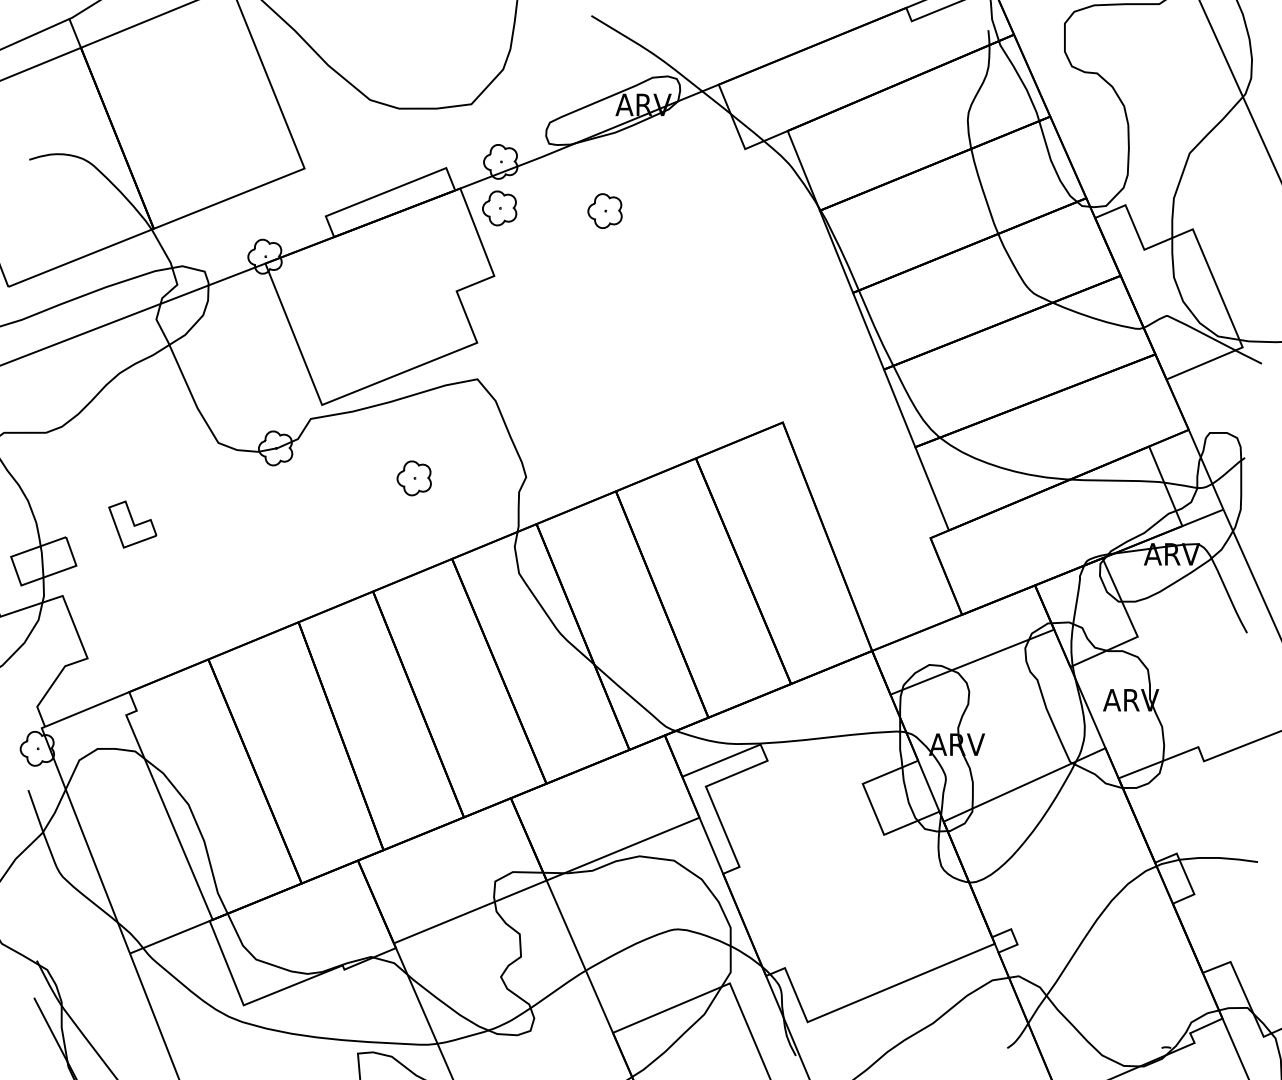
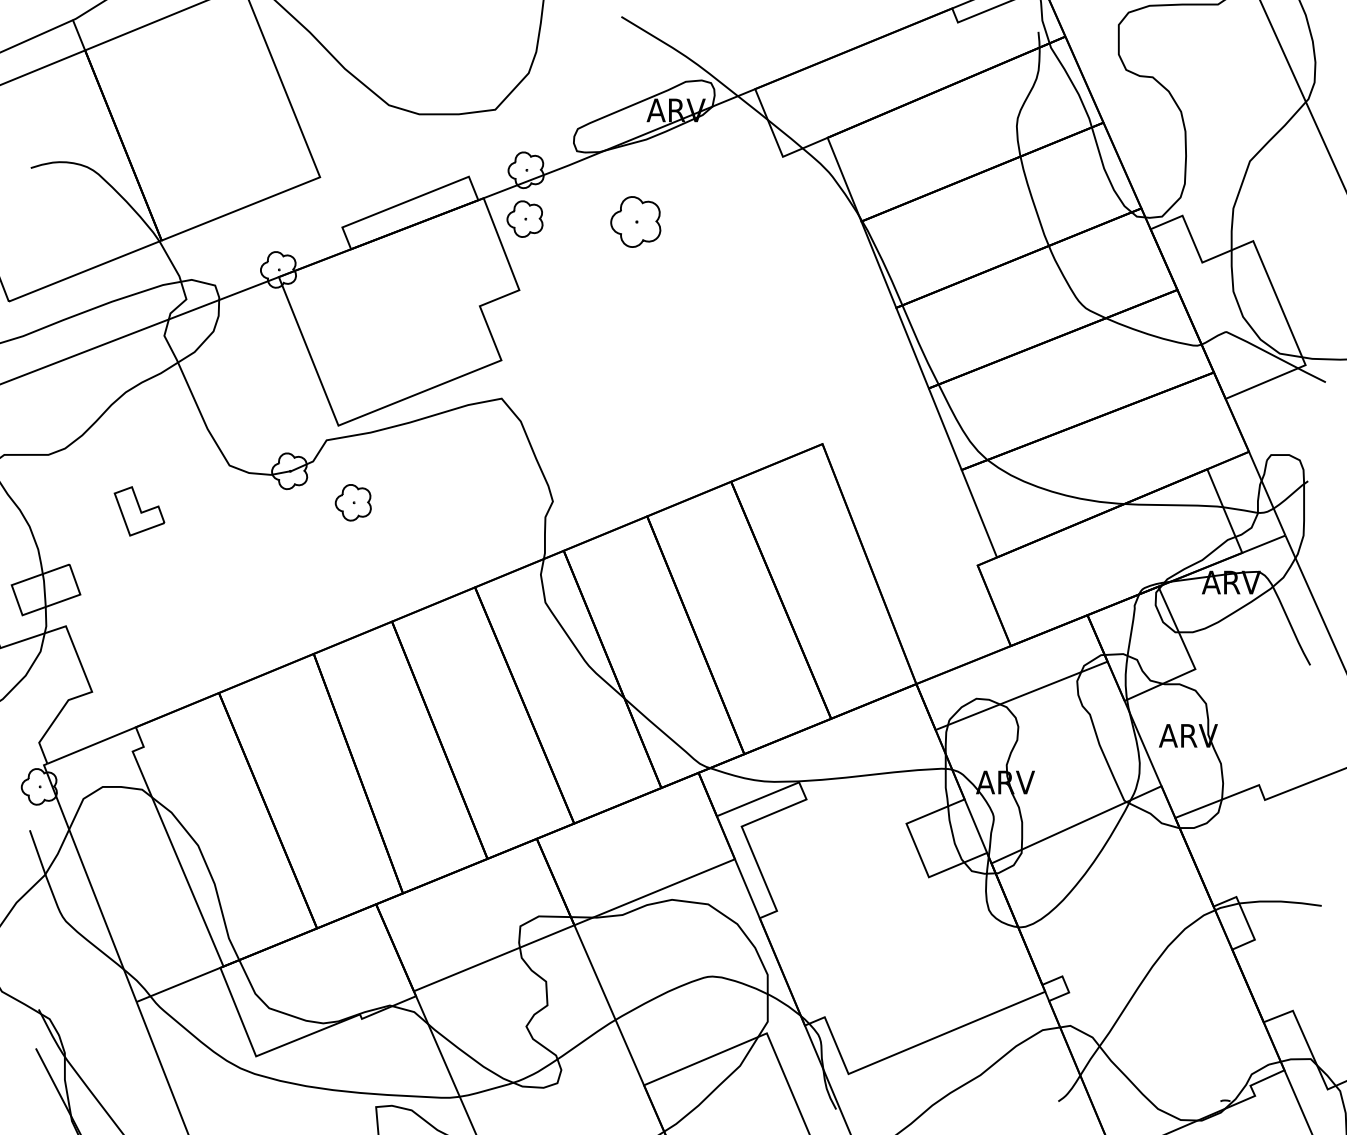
part: (604, 210) -> (635, 221), size x1.4
part: (413, 478) -> (352, 502), moved
part: (132, 524) -> (139, 511), moved

